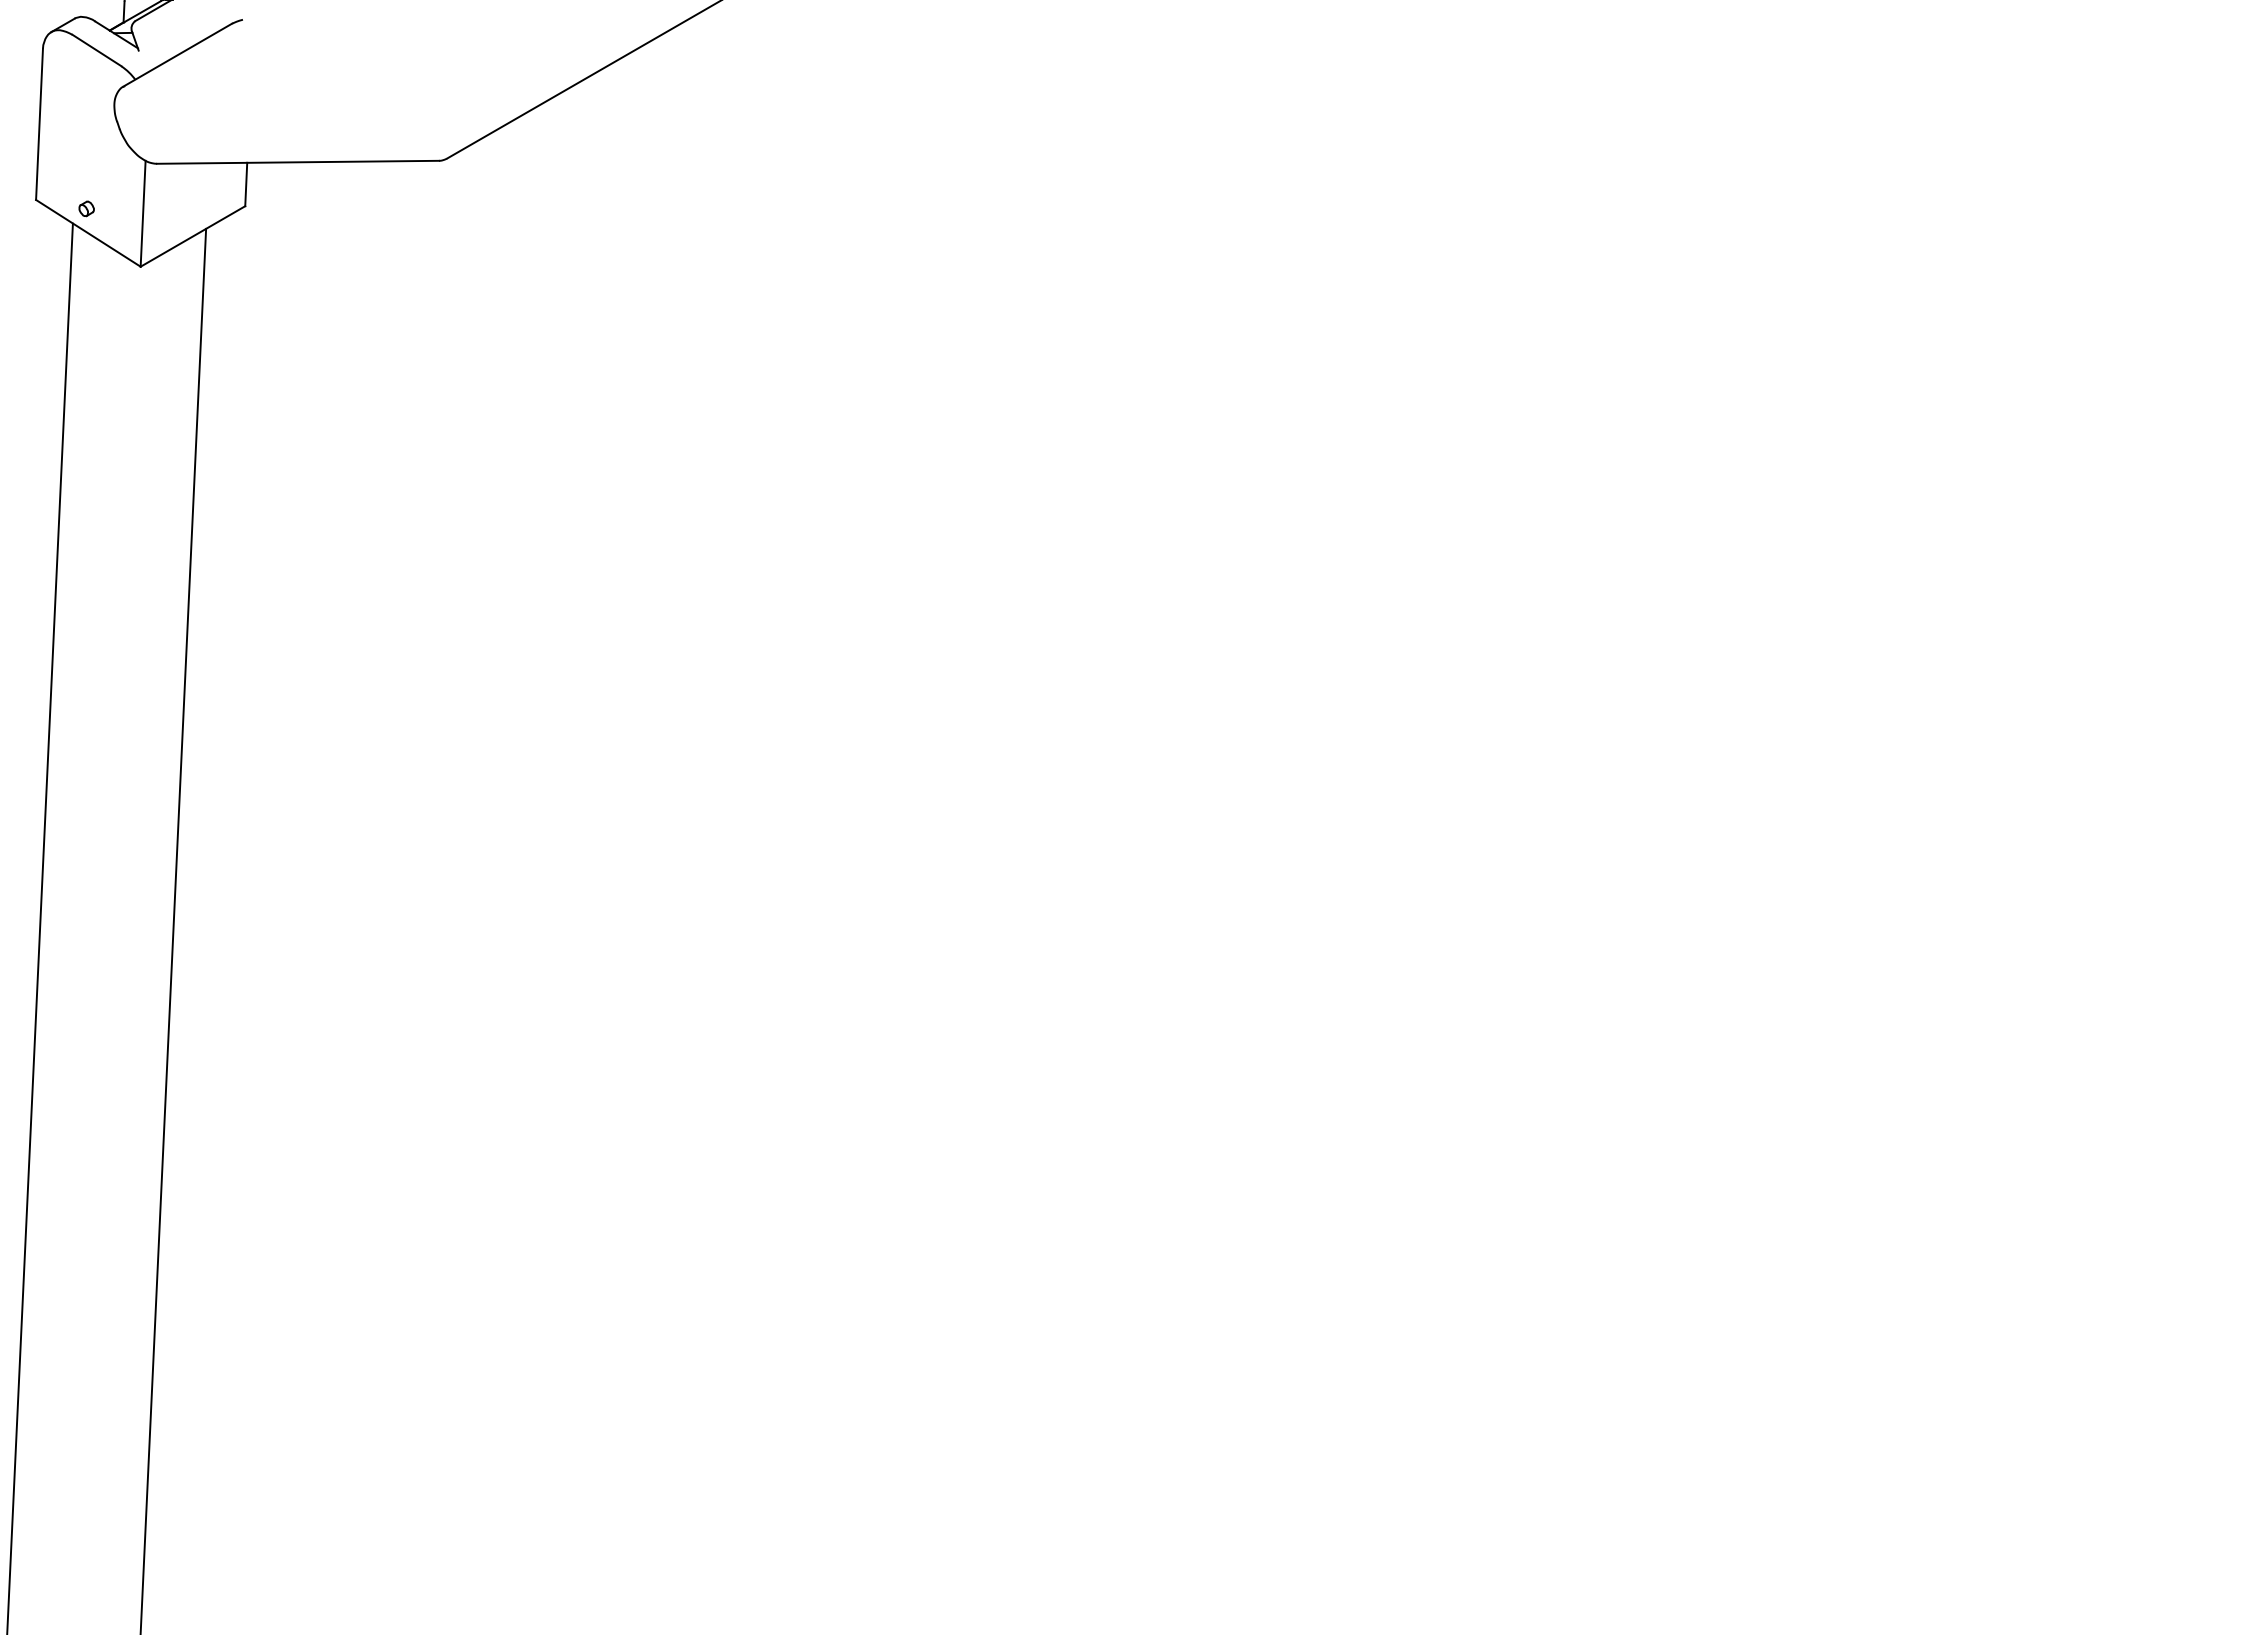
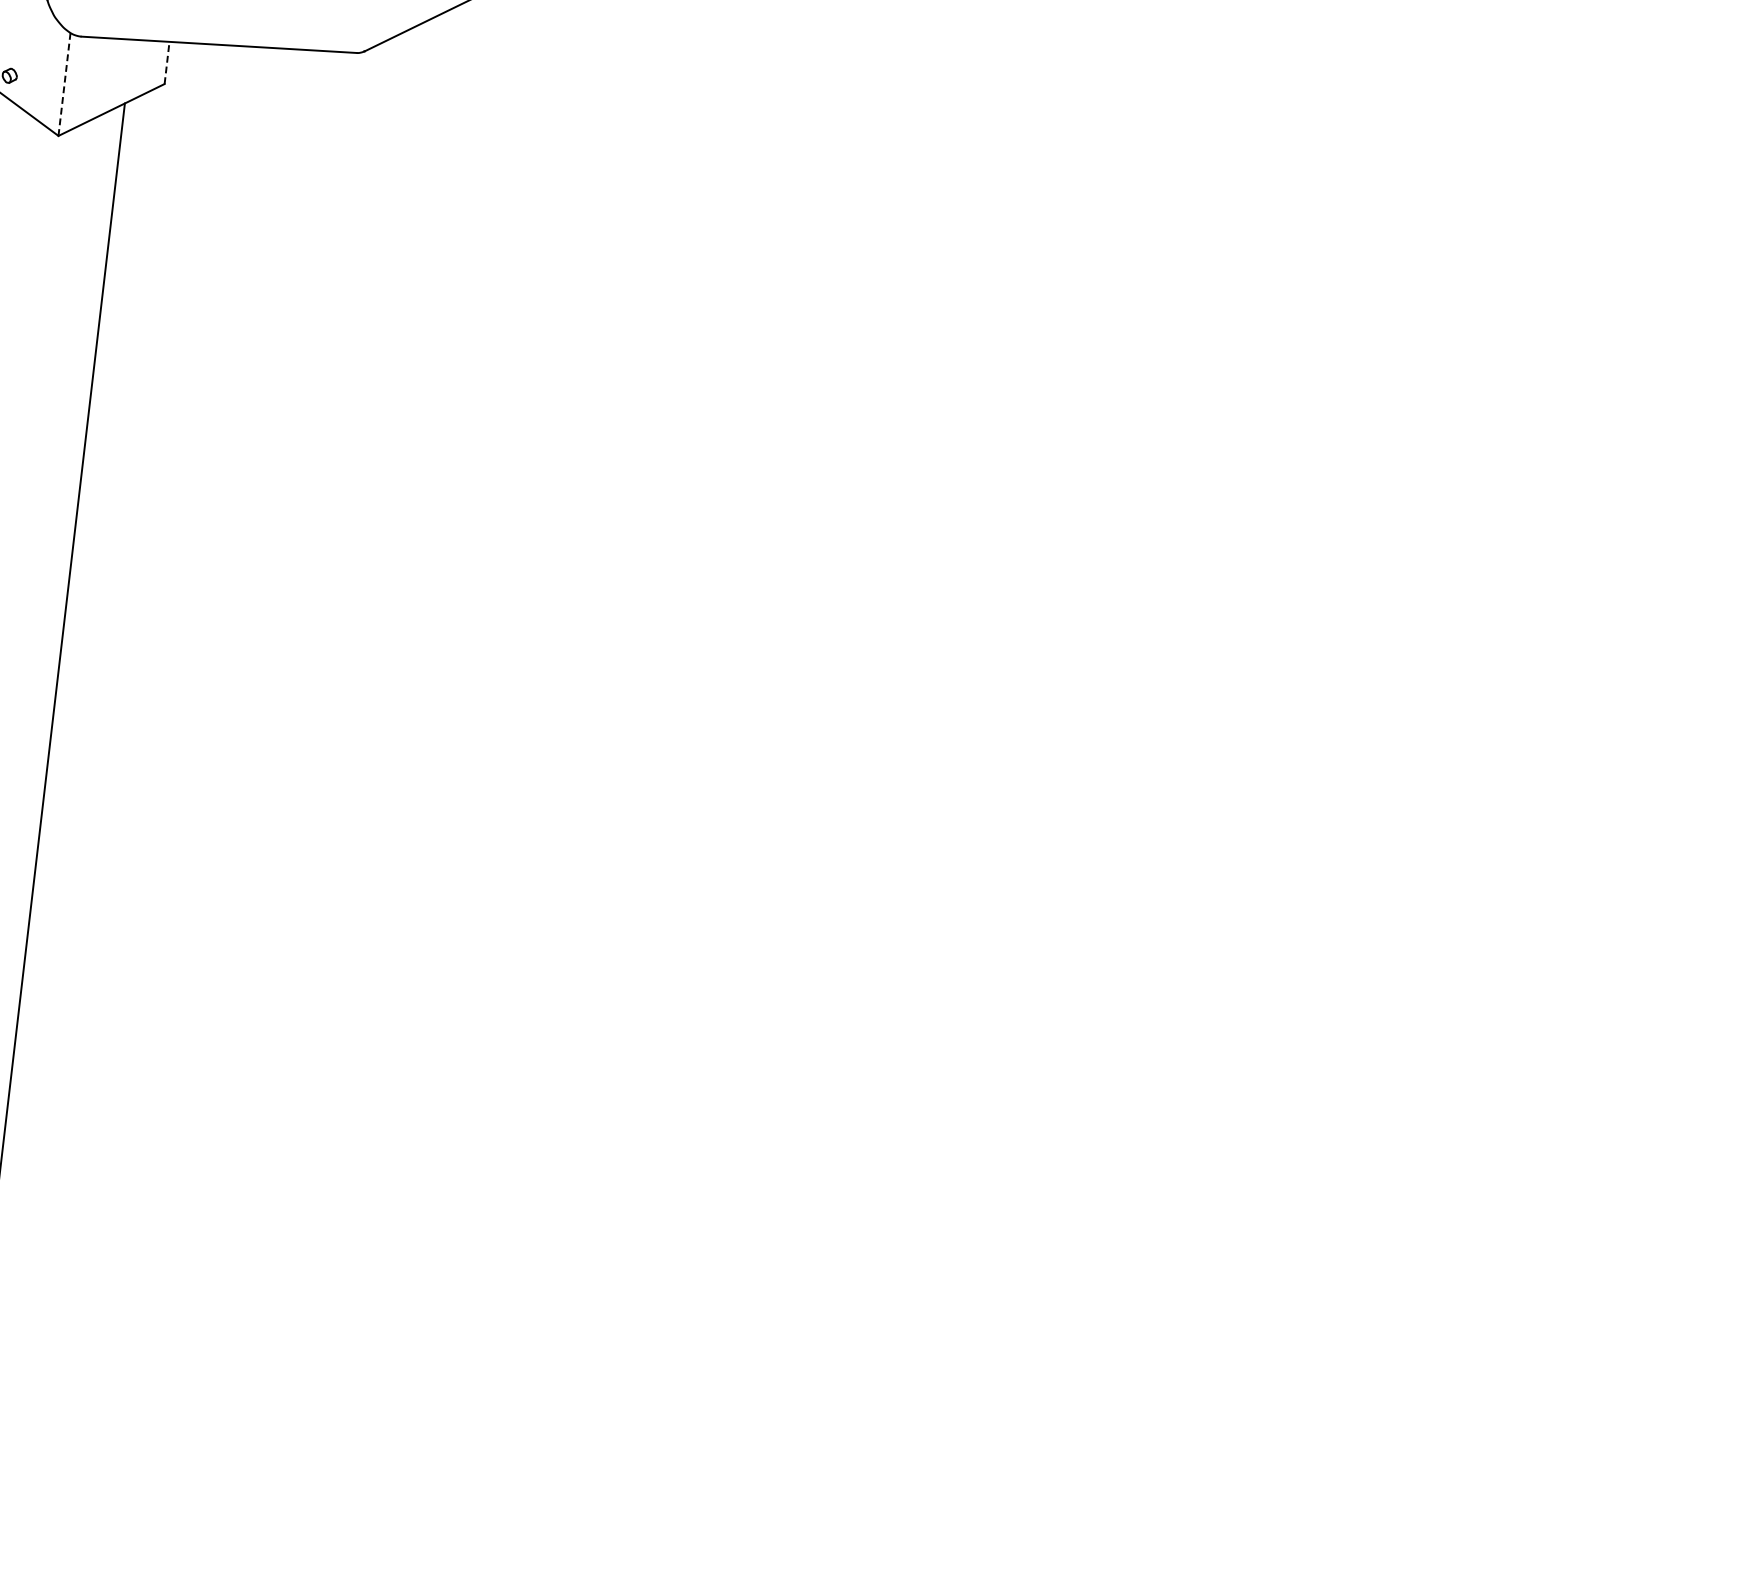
line: (246, 184) -> (167, 62), solid -> dashed
line: (143, 213) -> (64, 84), solid -> dashed

